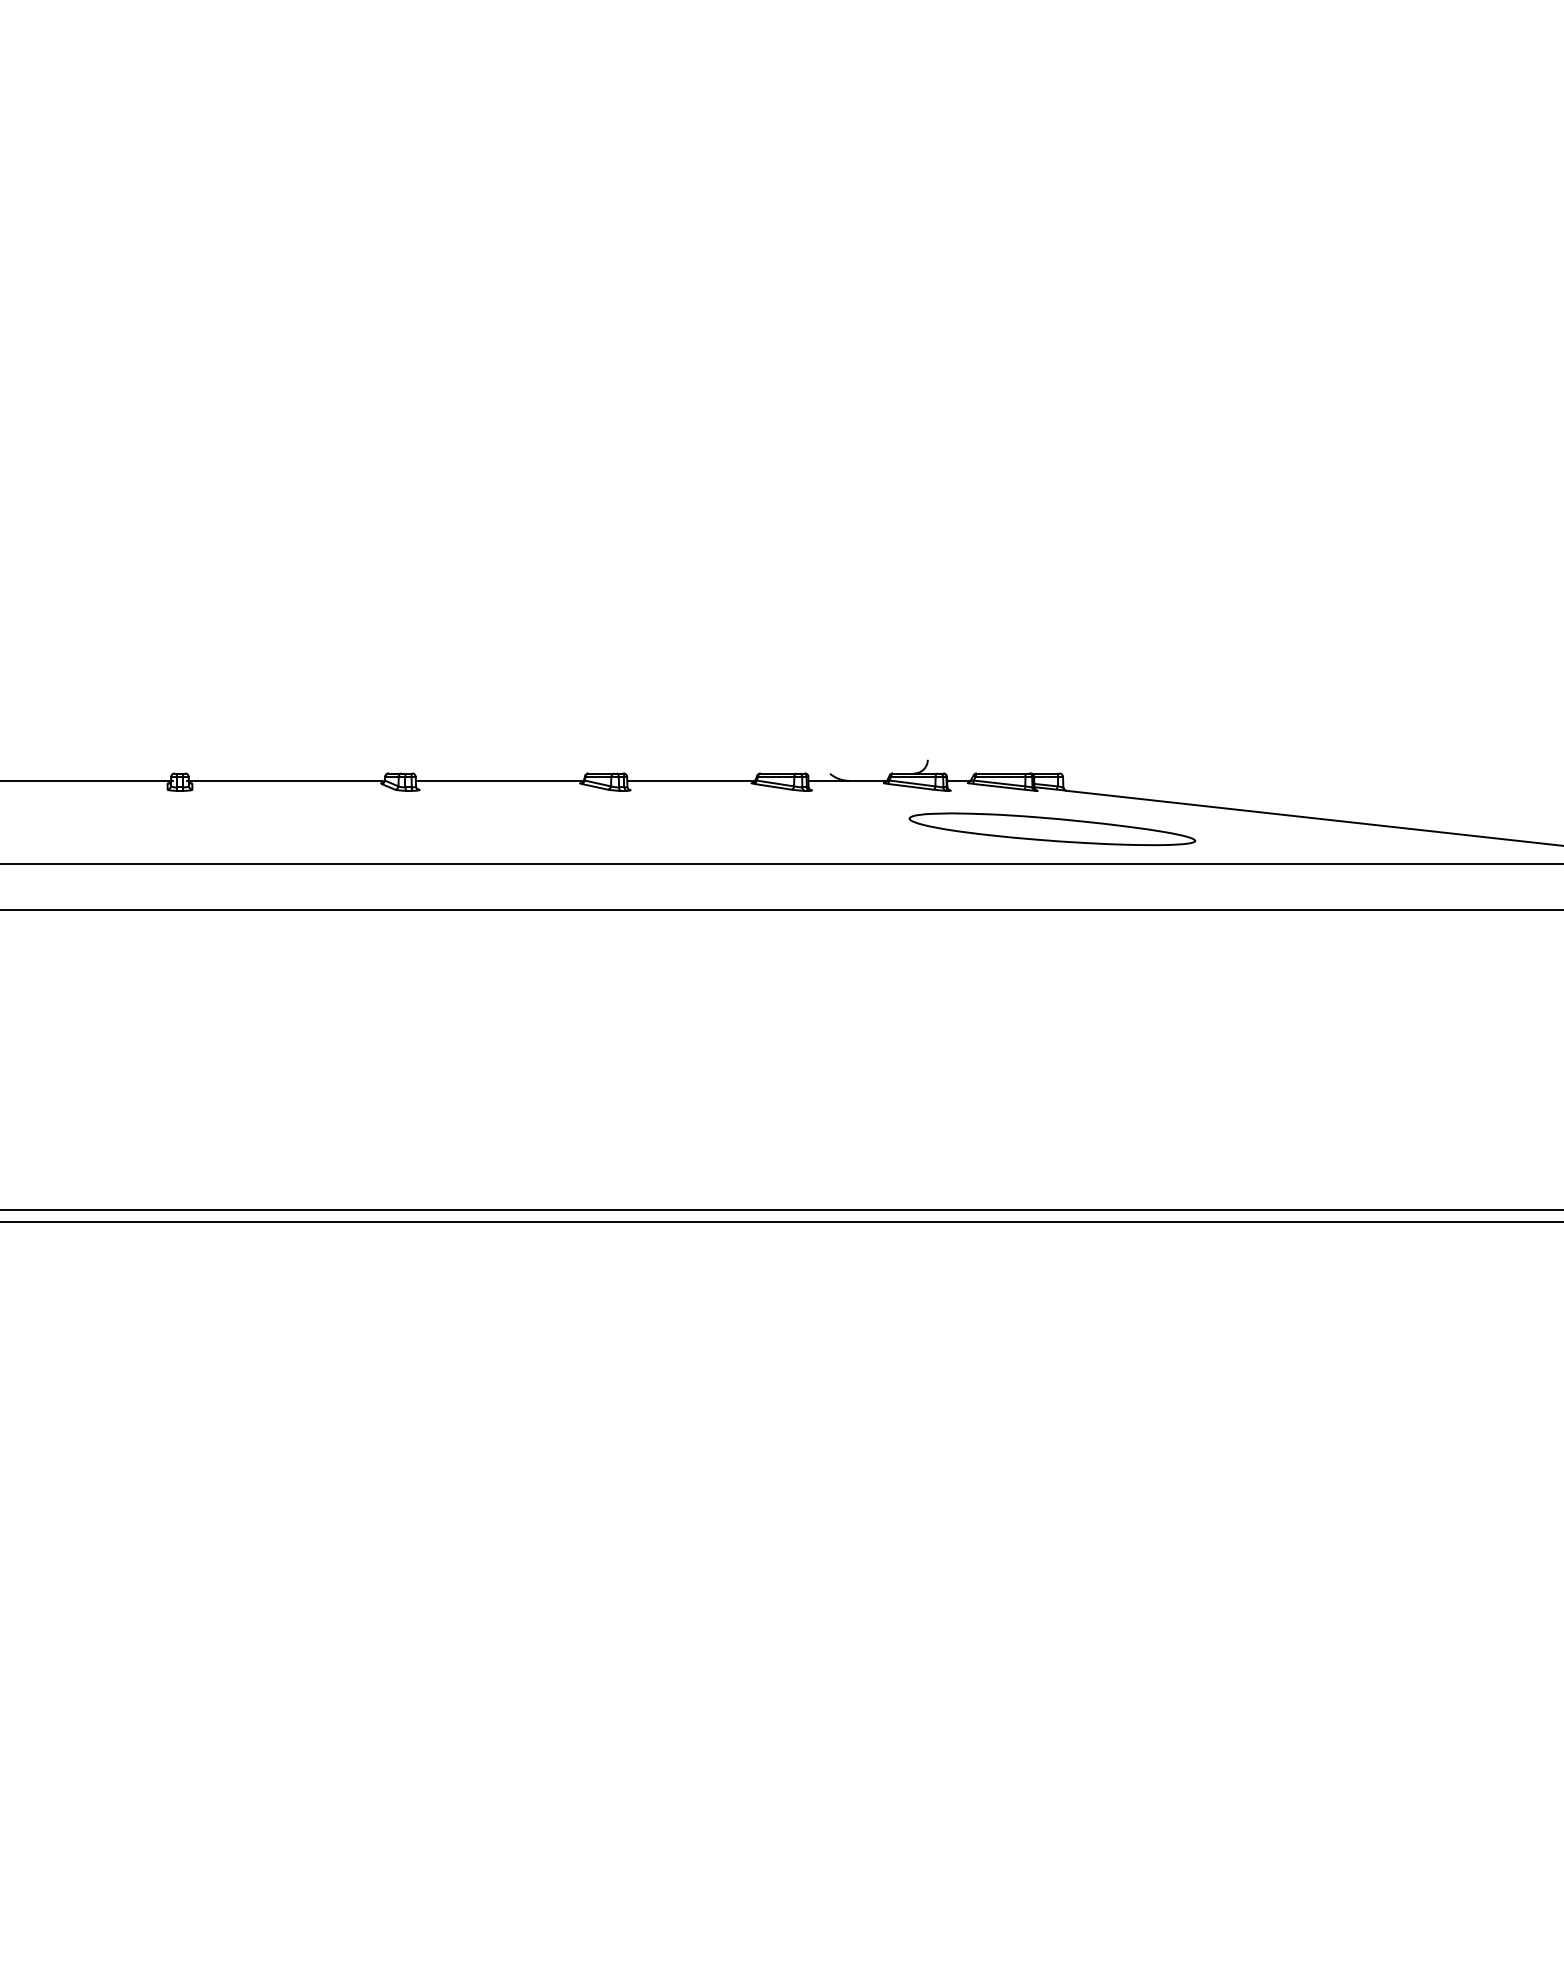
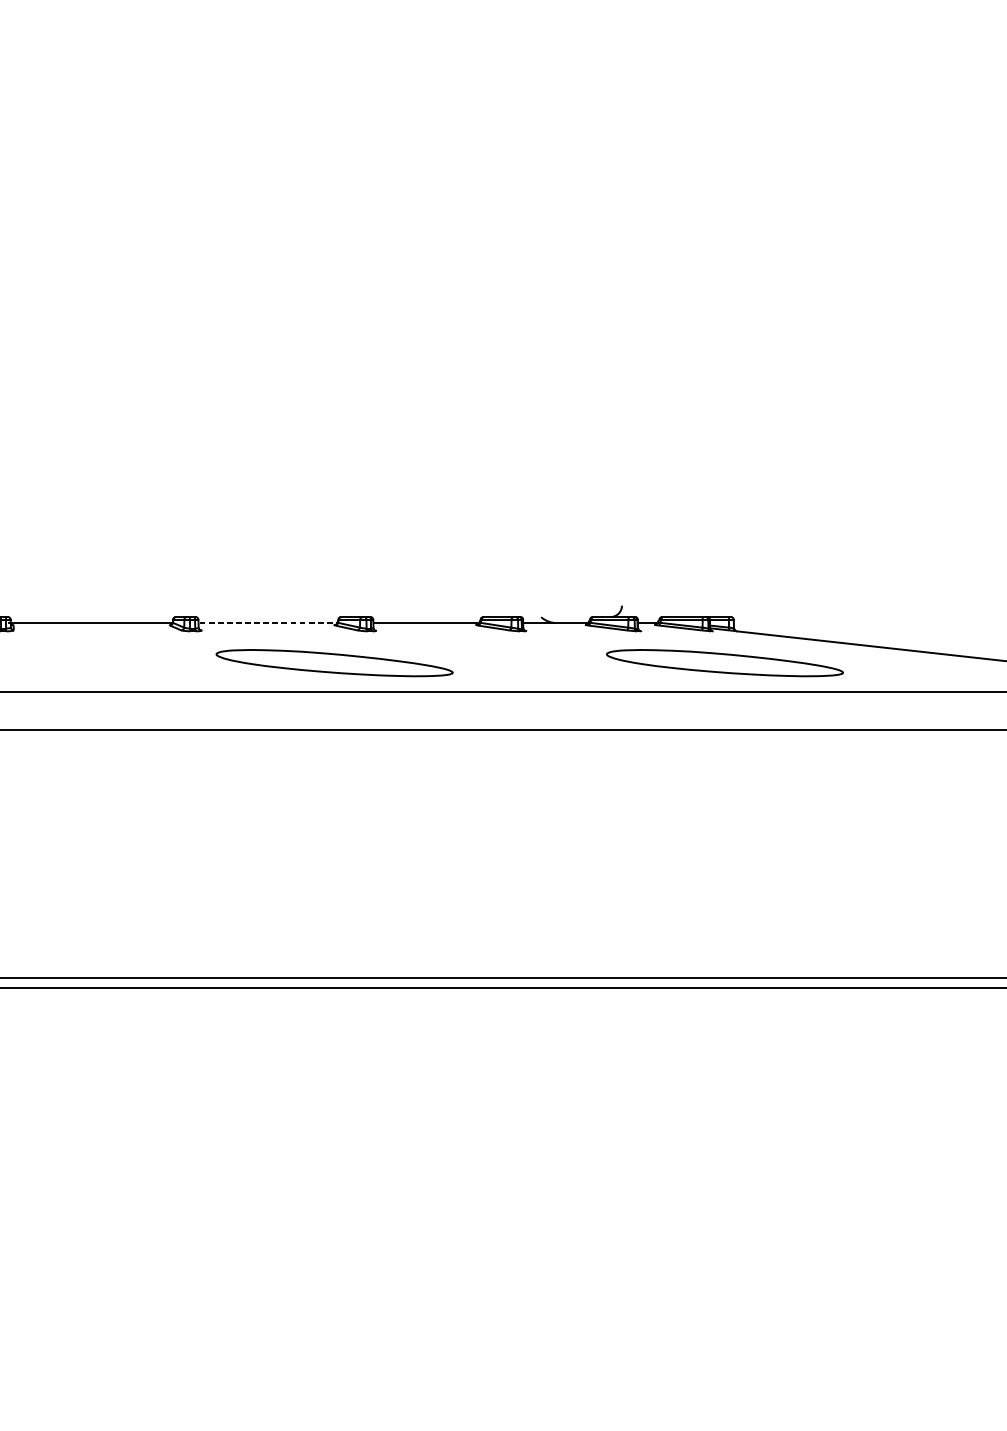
line: (500, 780) -> (268, 622), solid -> dashed
part: (580, 829) -> (334, 663), added

